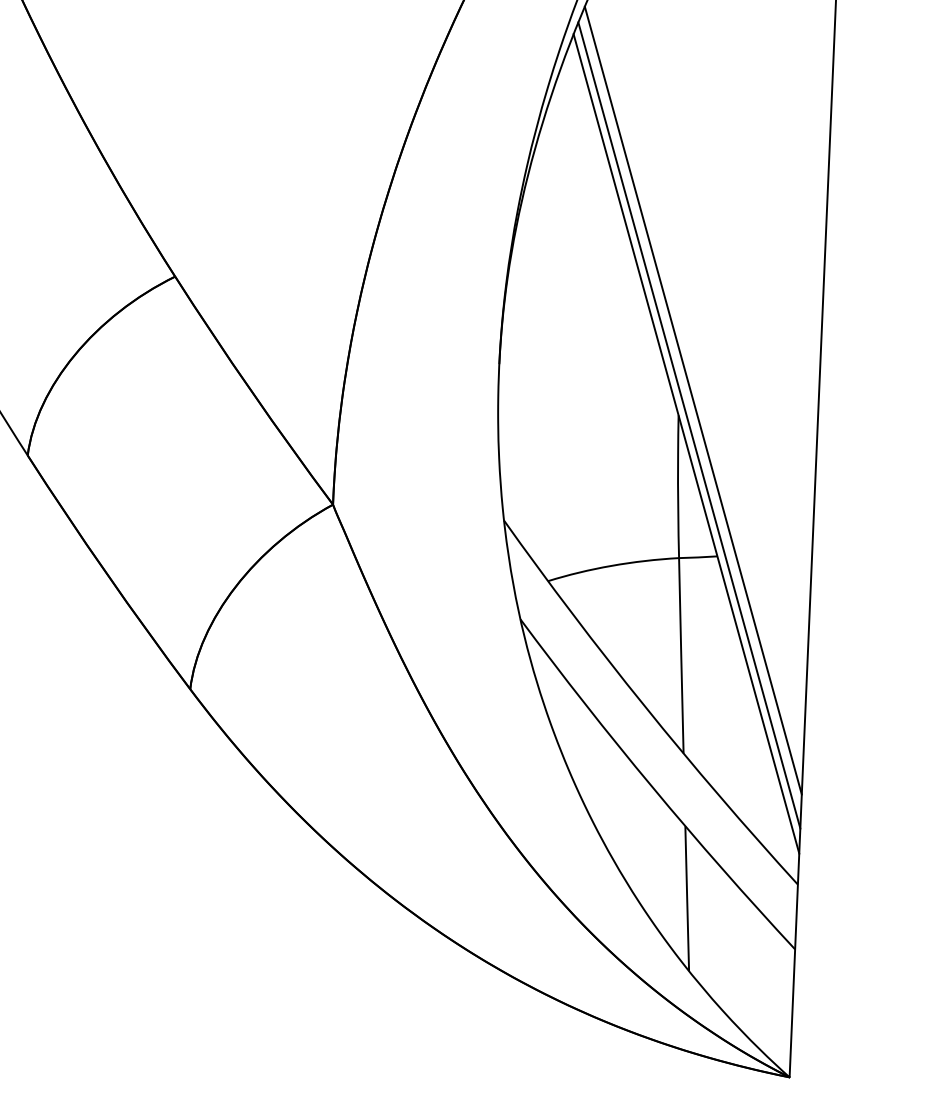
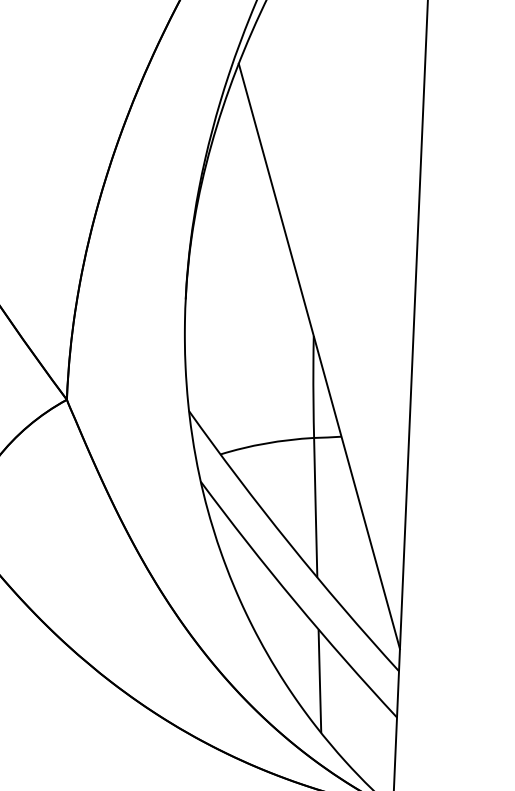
line: (692, 400) -> (323, 325), removed
line: (689, 425) -> (321, 343), removed

